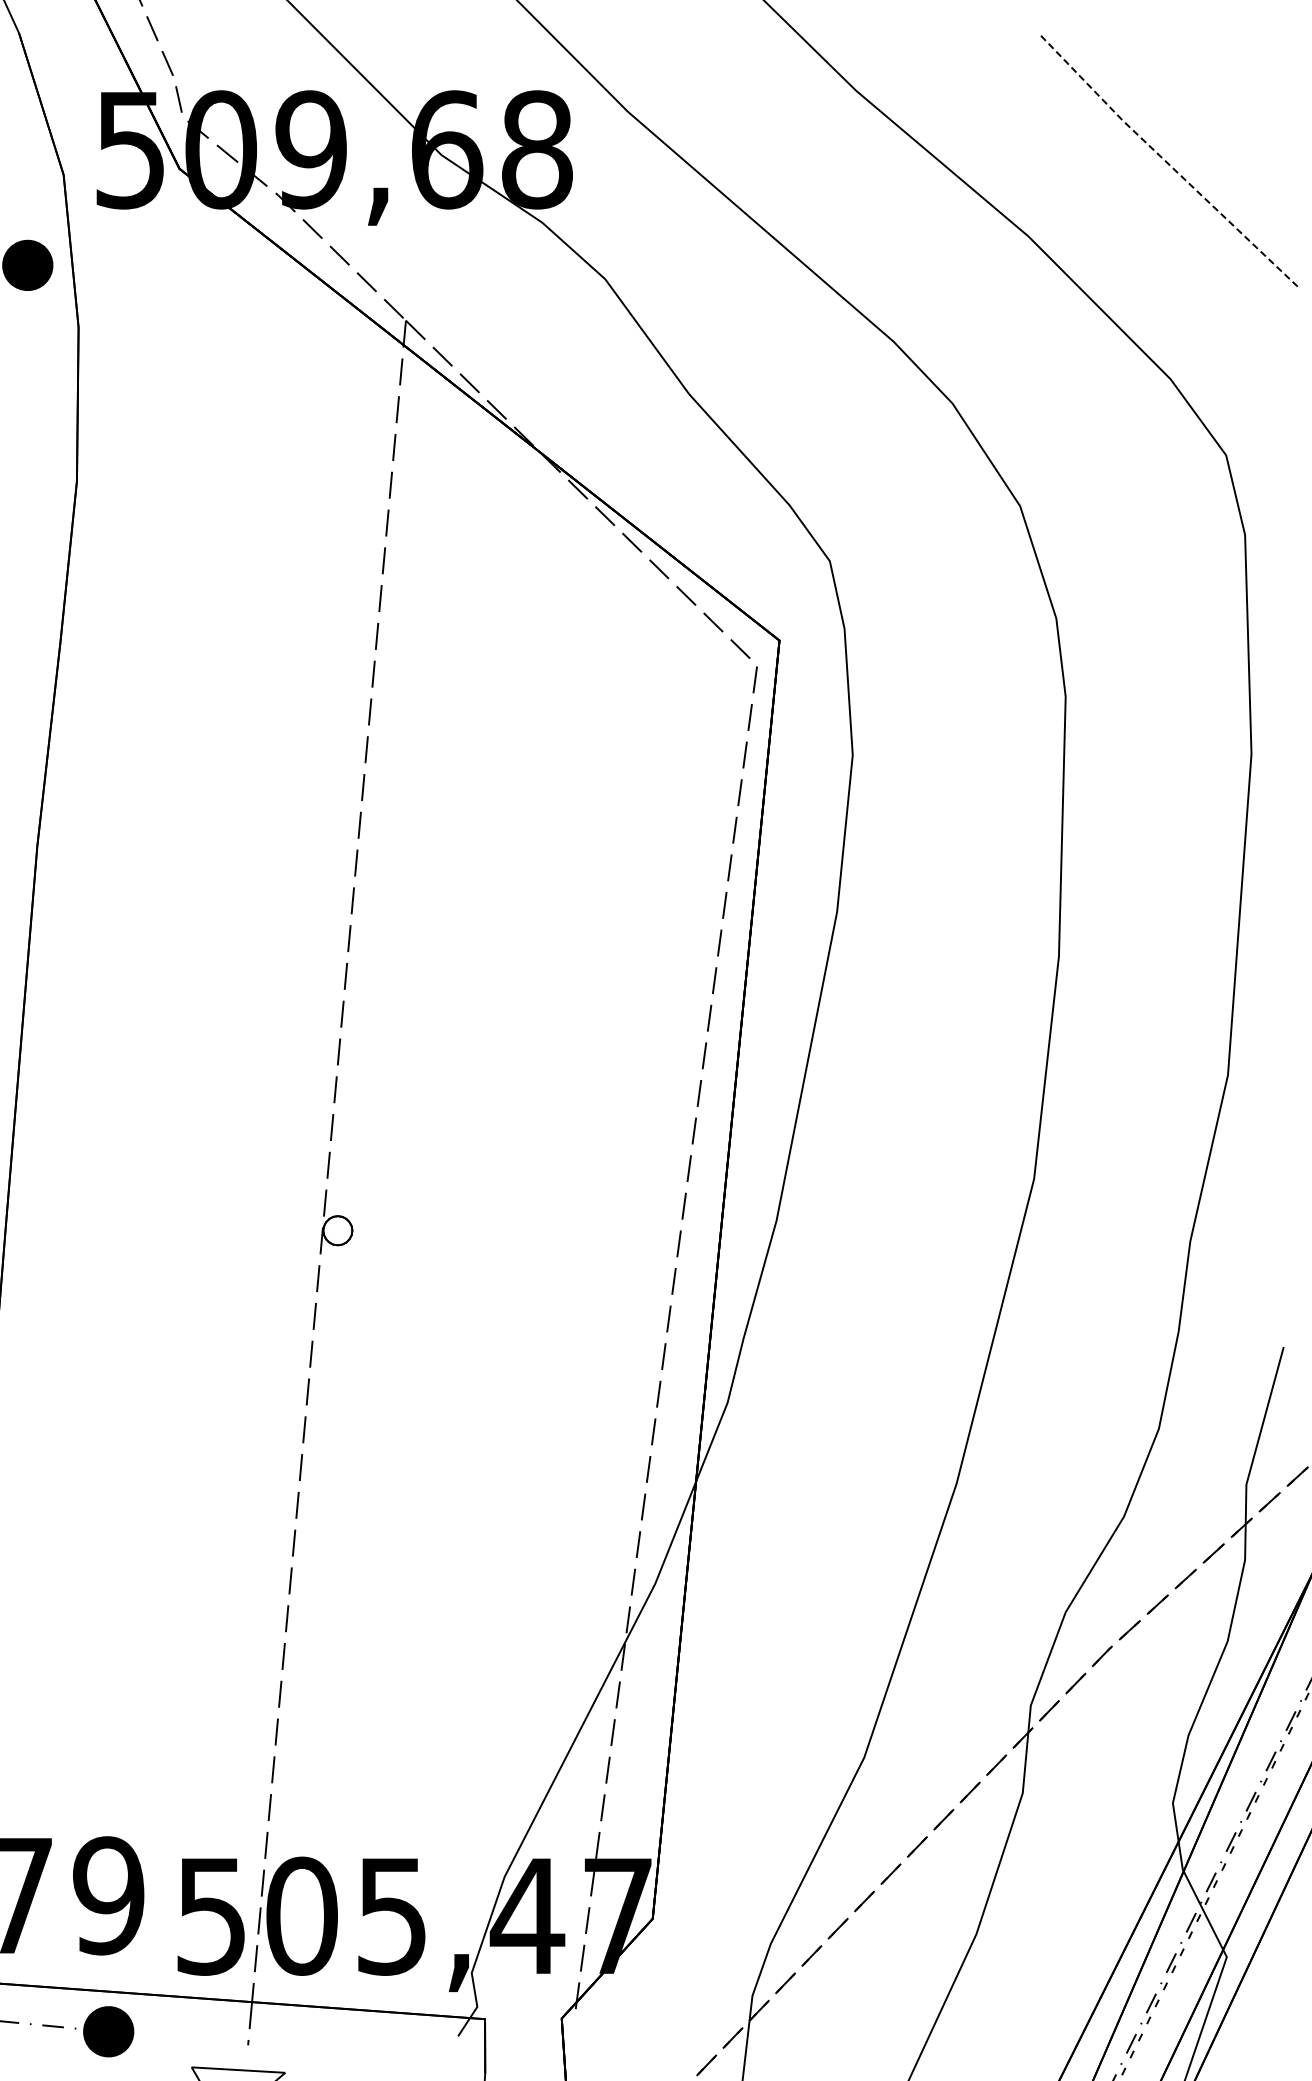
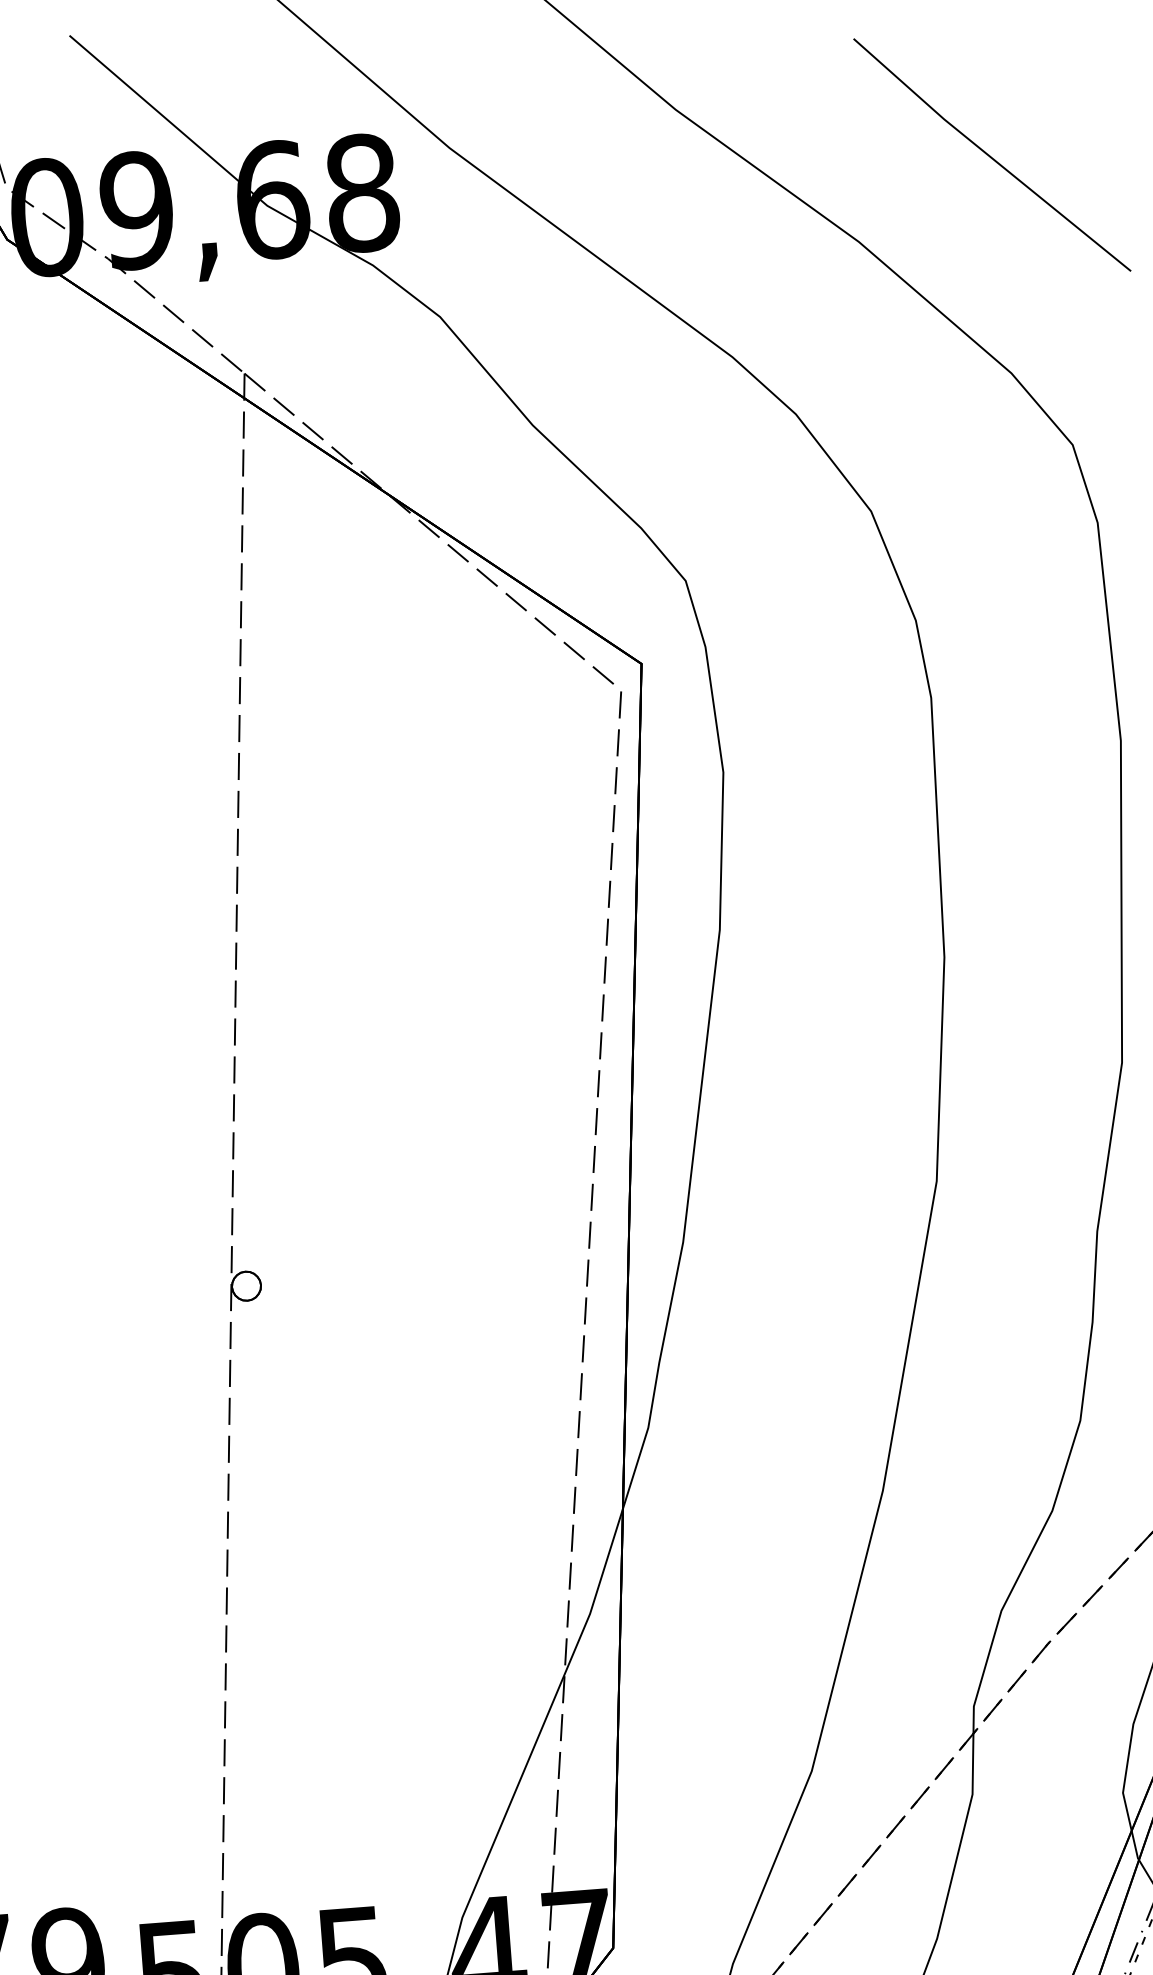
line: (1165, 161) -> (989, 156), dashed -> solid

